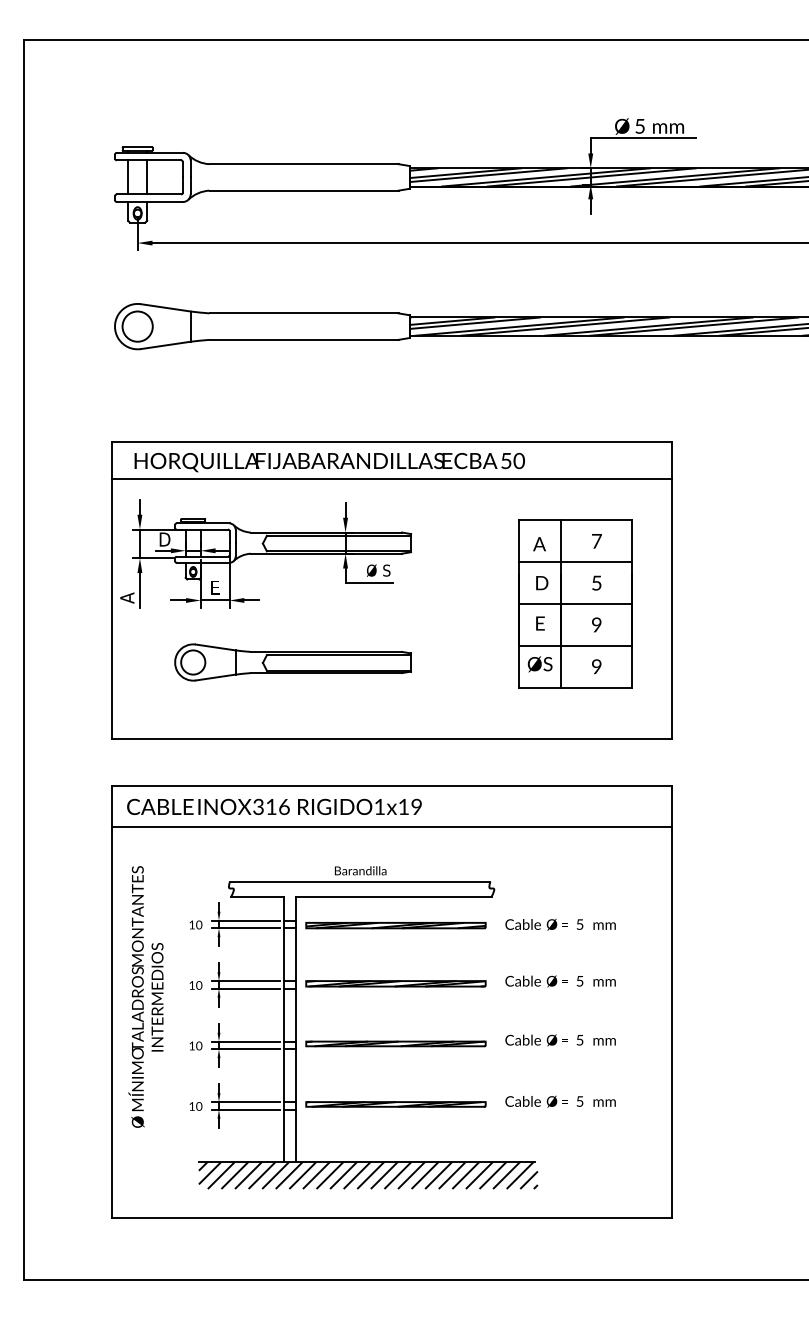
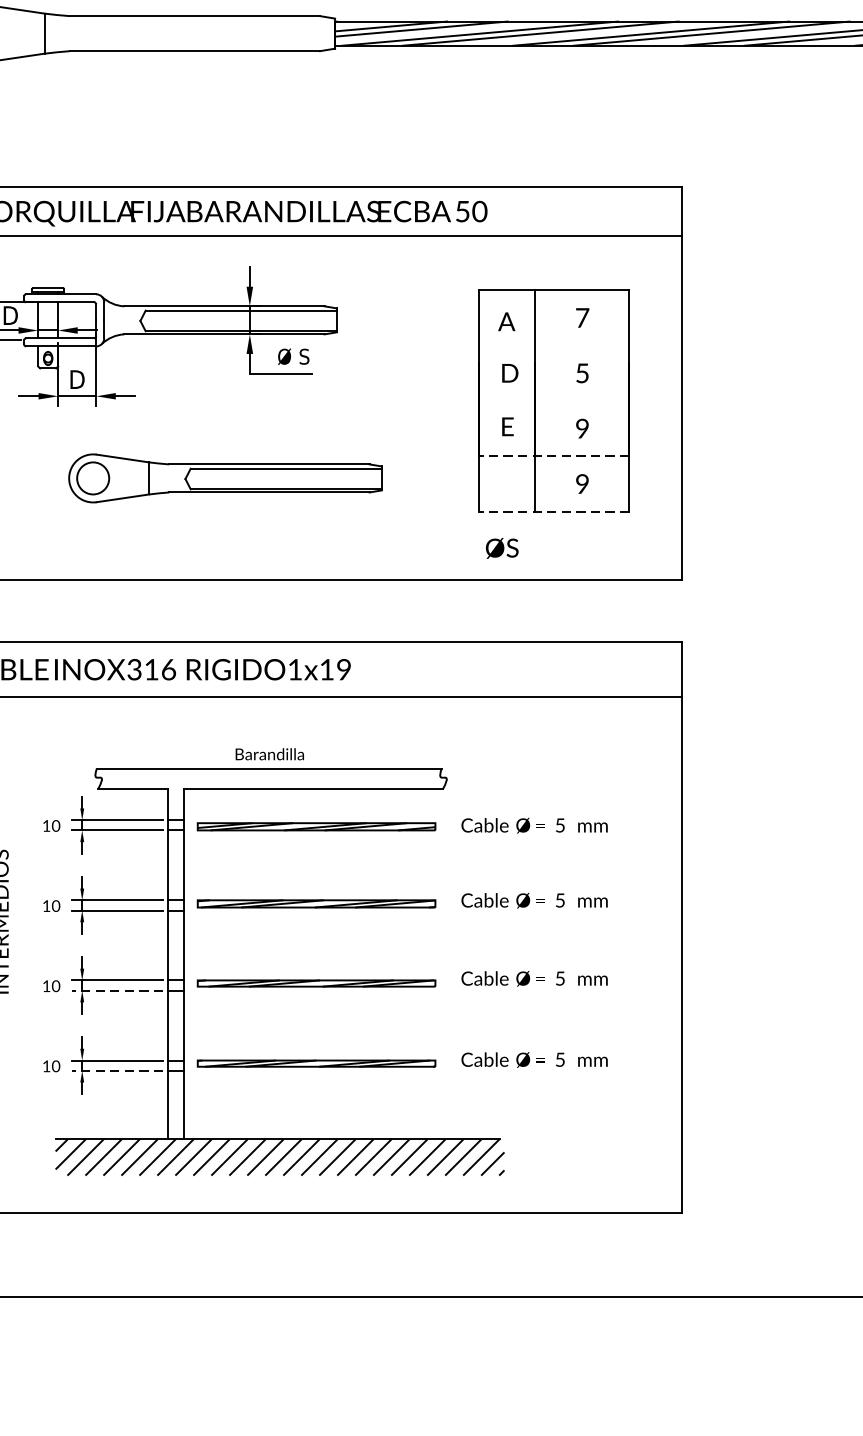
line: (575, 562) -> (554, 345), removed
text: (215, 587) -> (77, 379), E -> D
line: (575, 604) -> (554, 401), removed
line: (575, 645) -> (554, 455), solid -> dashed
part: (292, 662) -> (224, 478), moved
text: (539, 664) -> (501, 548), moved
line: (575, 687) -> (554, 511), solid -> dashed
line: (245, 1049) -> (117, 990), solid -> dashed
line: (245, 1109) -> (117, 1070), solid -> dashed

